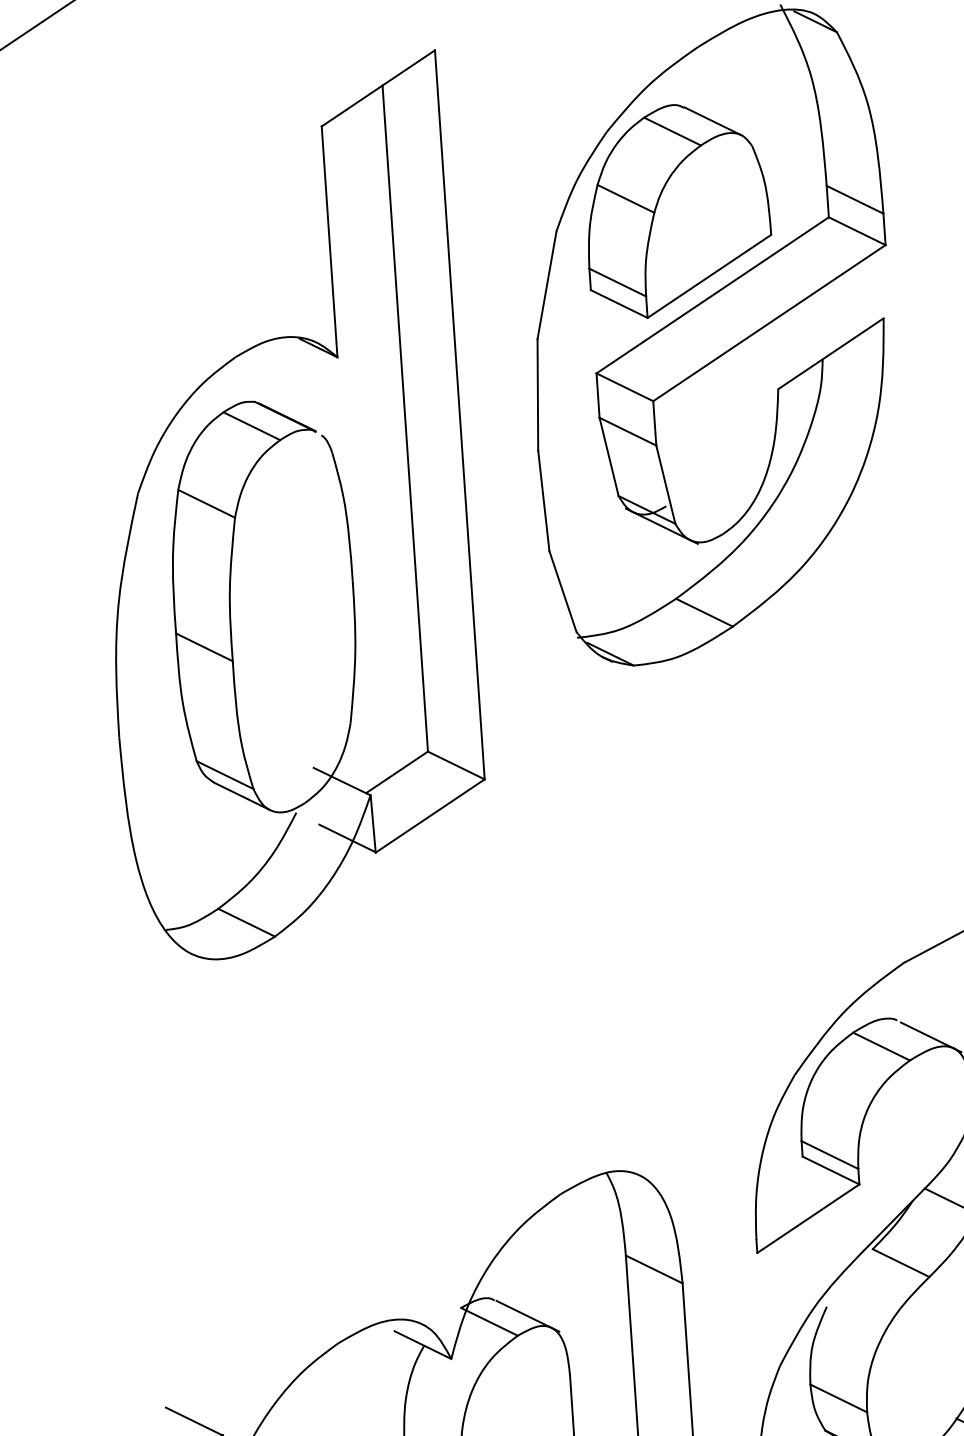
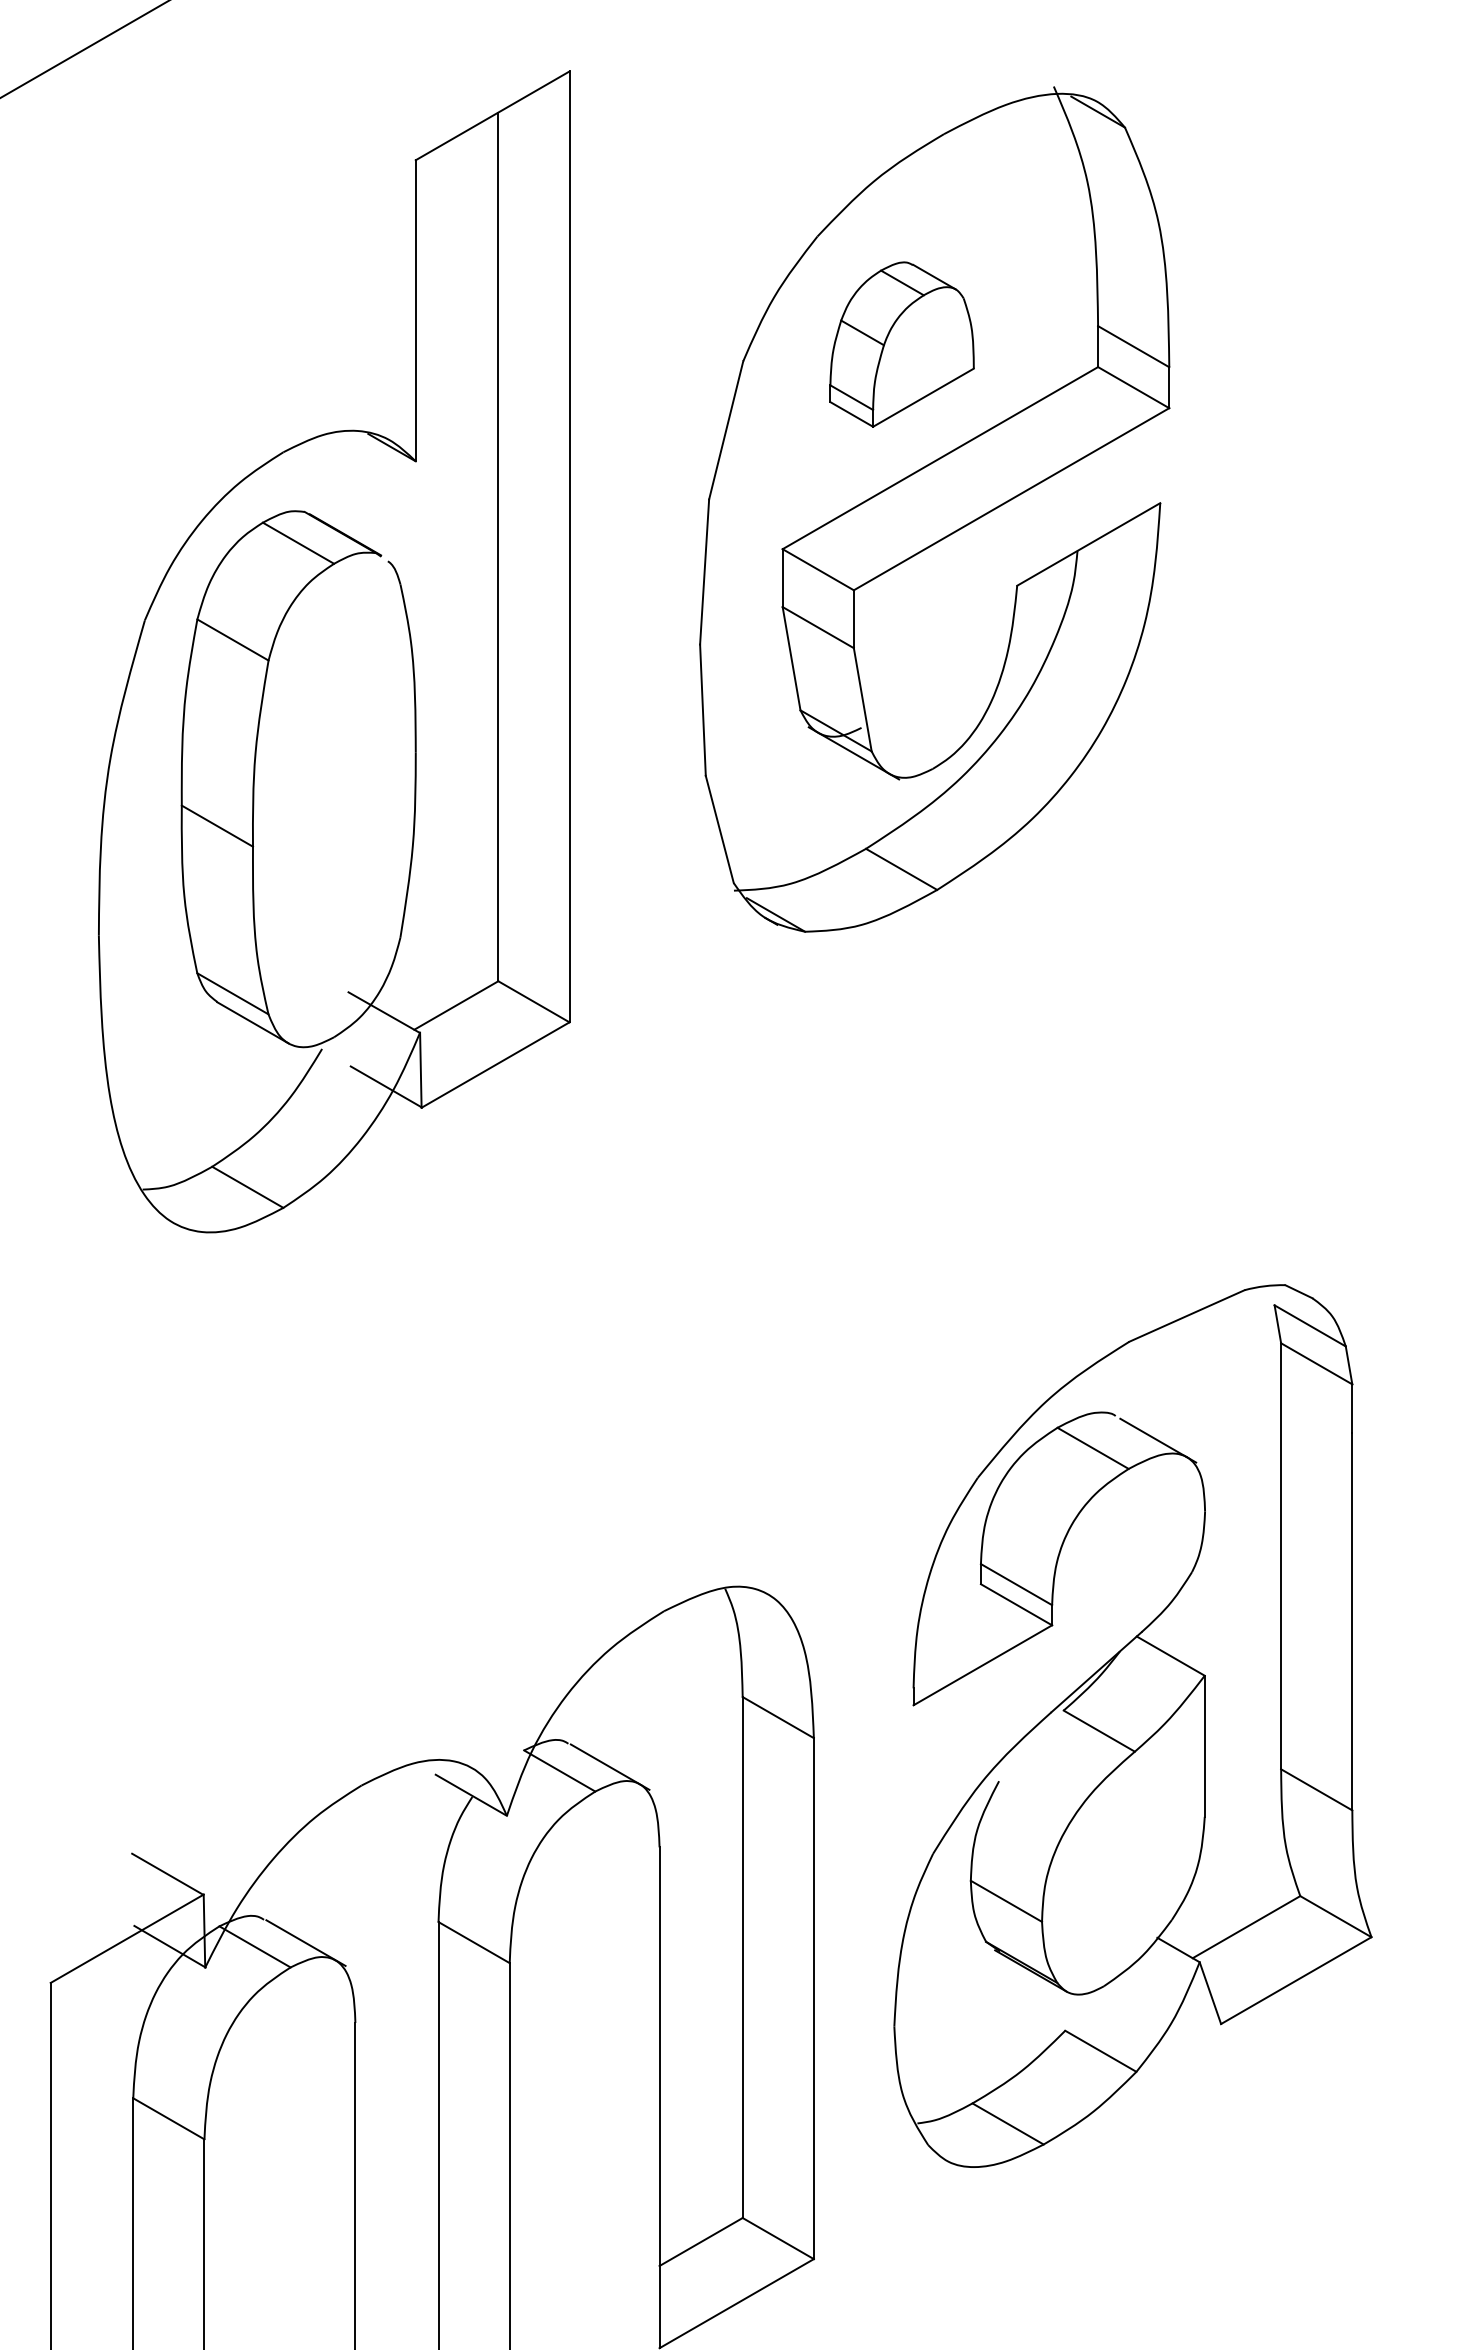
part: (676, 210) -> (901, 344), size x0.6
part: (285, 507) -> (334, 651), moved

